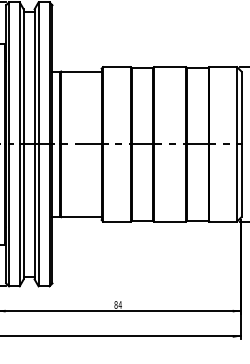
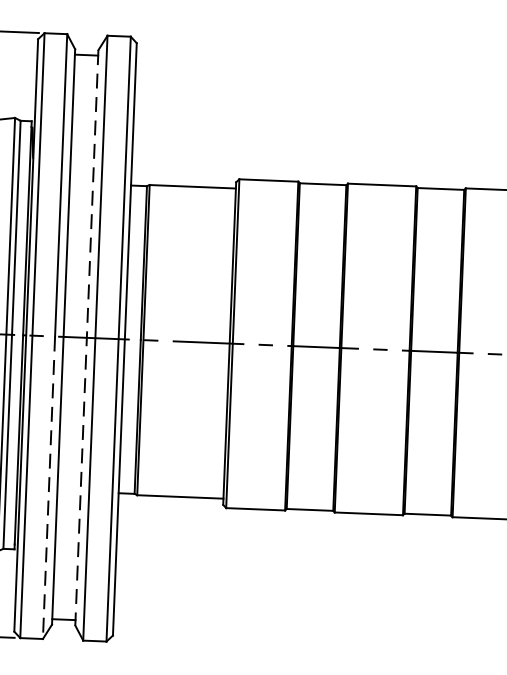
line: (34, 144) -> (86, 338), solid -> dashed
line: (19, 215) -> (48, 488), solid -> dashed

